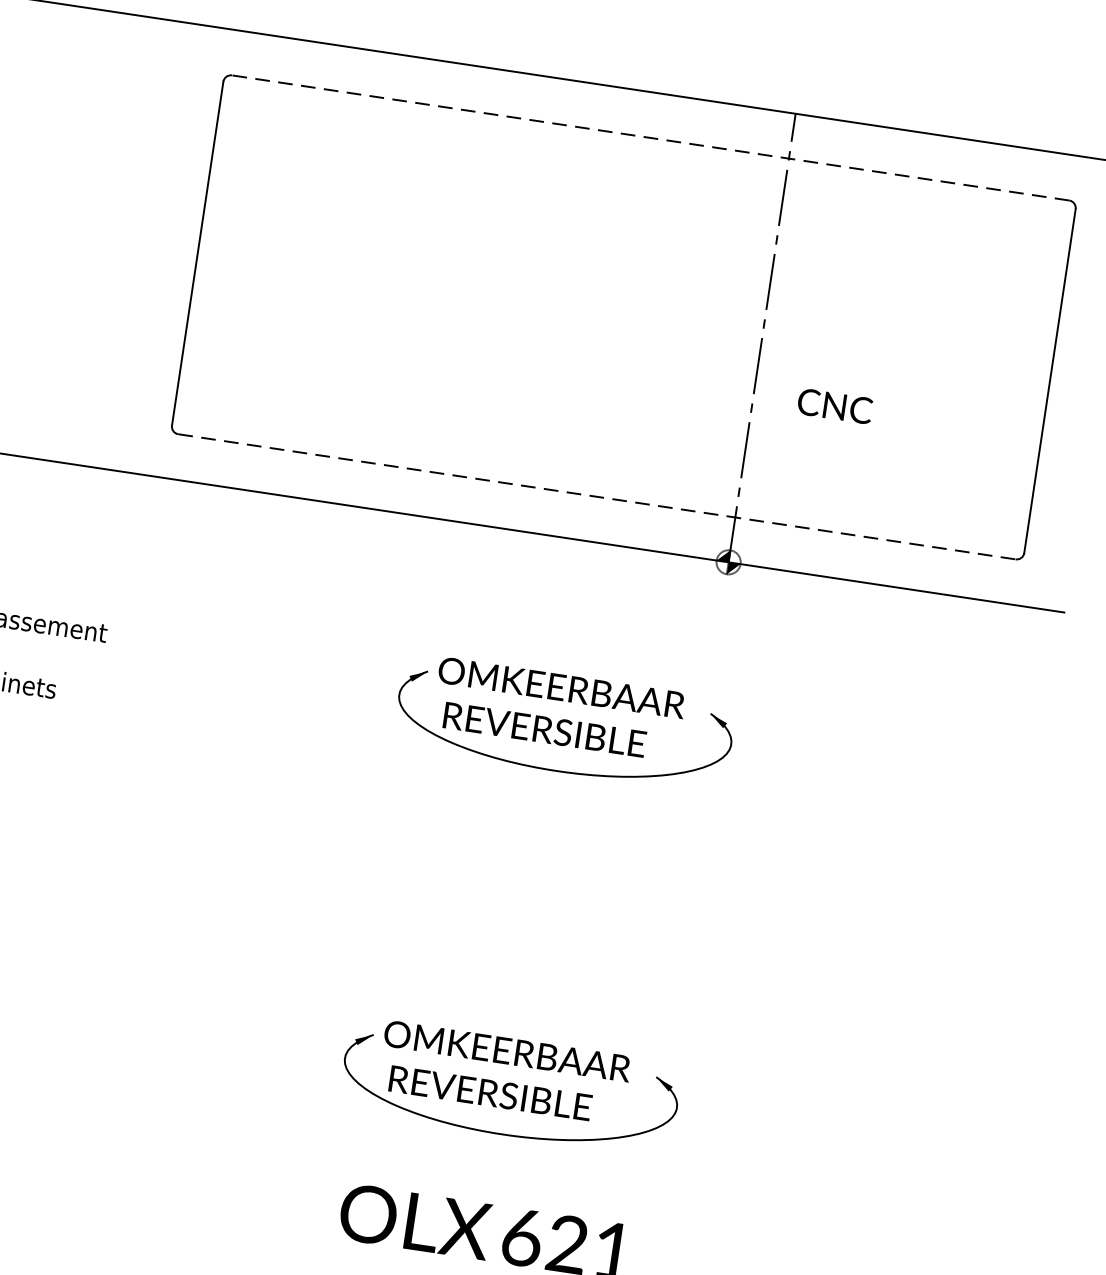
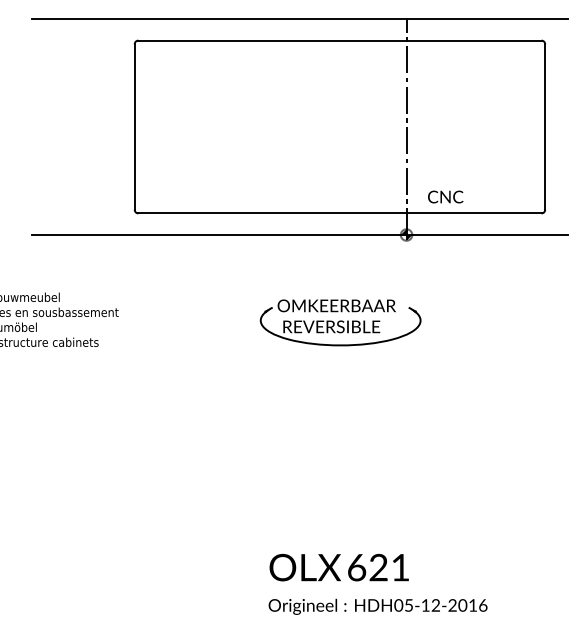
line: (649, 137) -> (339, 40), dashed -> solid
text: (834, 405) -> (445, 196), moved
line: (596, 496) -> (339, 213), dashed -> solid
part: (510, 1086) -> (340, 497), removed

